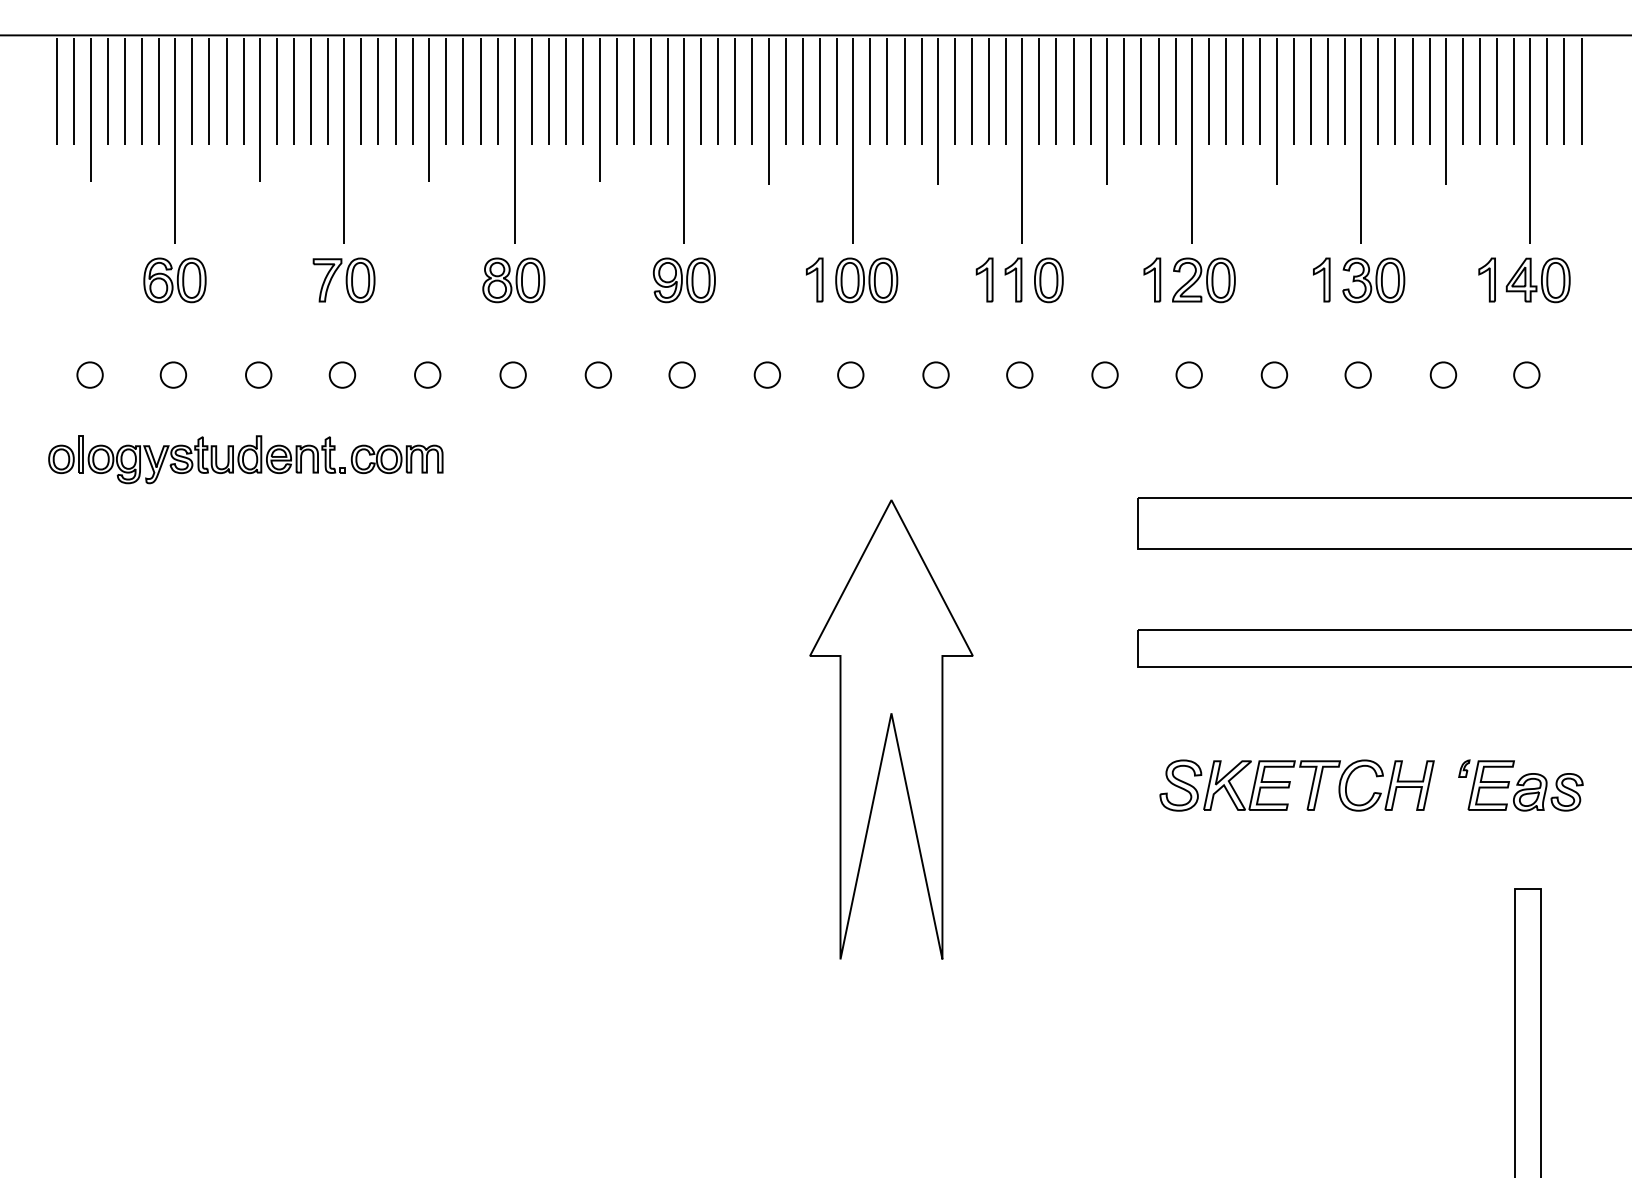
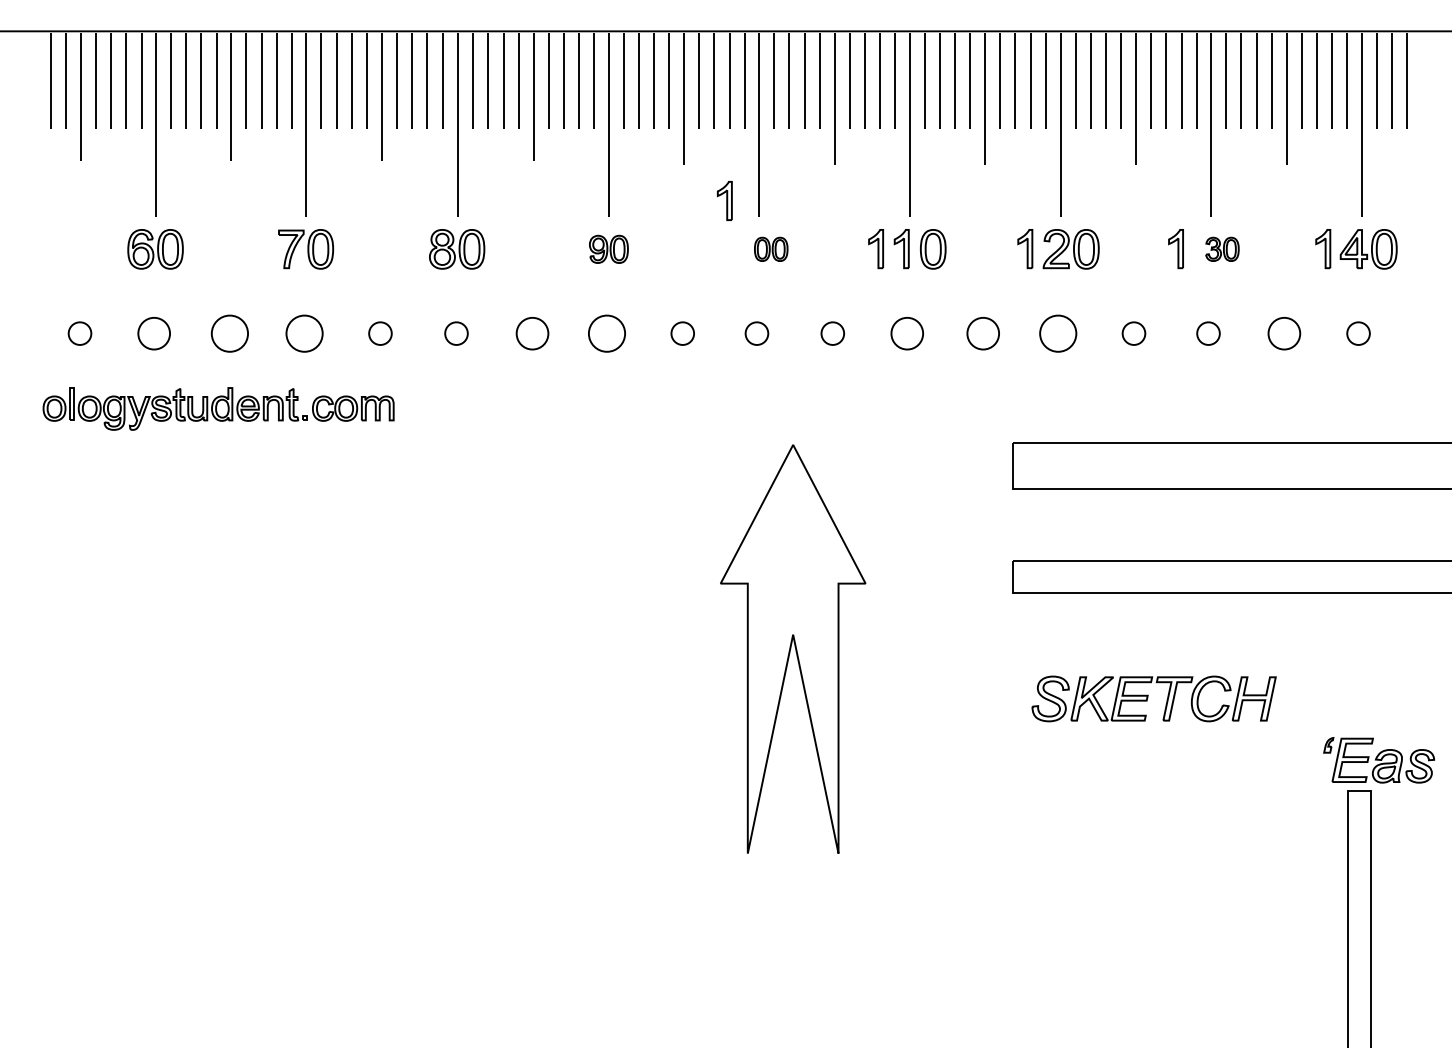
part: (814, 279) -> (724, 200), moved
part: (684, 280) -> (608, 249), size x0.7
part: (866, 280) -> (770, 249), size x0.6
part: (1373, 280) -> (1222, 249), size x0.6
part: (173, 374) -> (154, 333), size x1.4
part: (258, 374) -> (229, 333), size x1.6
part: (342, 374) -> (304, 333), size x1.6
part: (597, 374) -> (531, 333), size x1.4
part: (681, 374) -> (606, 333), size x1.6
part: (1019, 374) -> (907, 333), size x1.4
part: (1104, 374) -> (982, 333), size x1.4
part: (1188, 374) -> (1057, 333), size x1.6
part: (1443, 374) -> (1284, 333), size x1.4
part: (1520, 785) -> (1378, 760), moved

